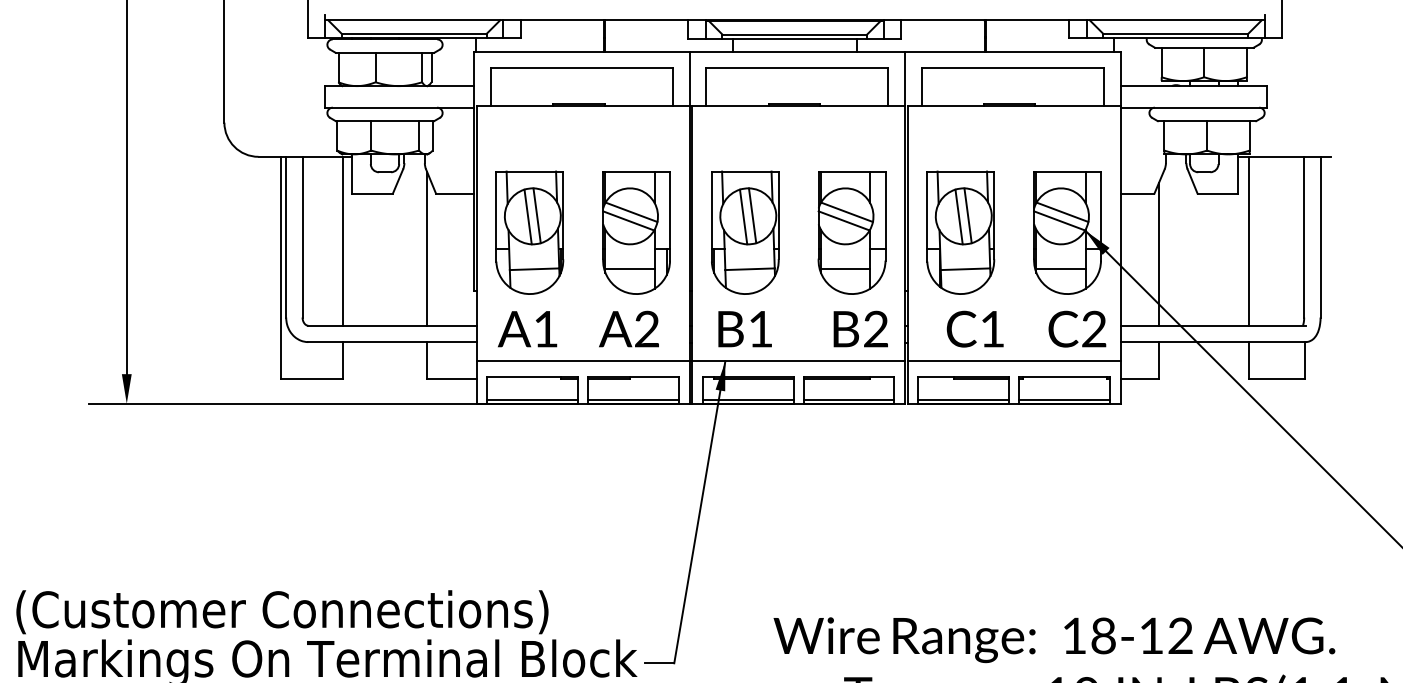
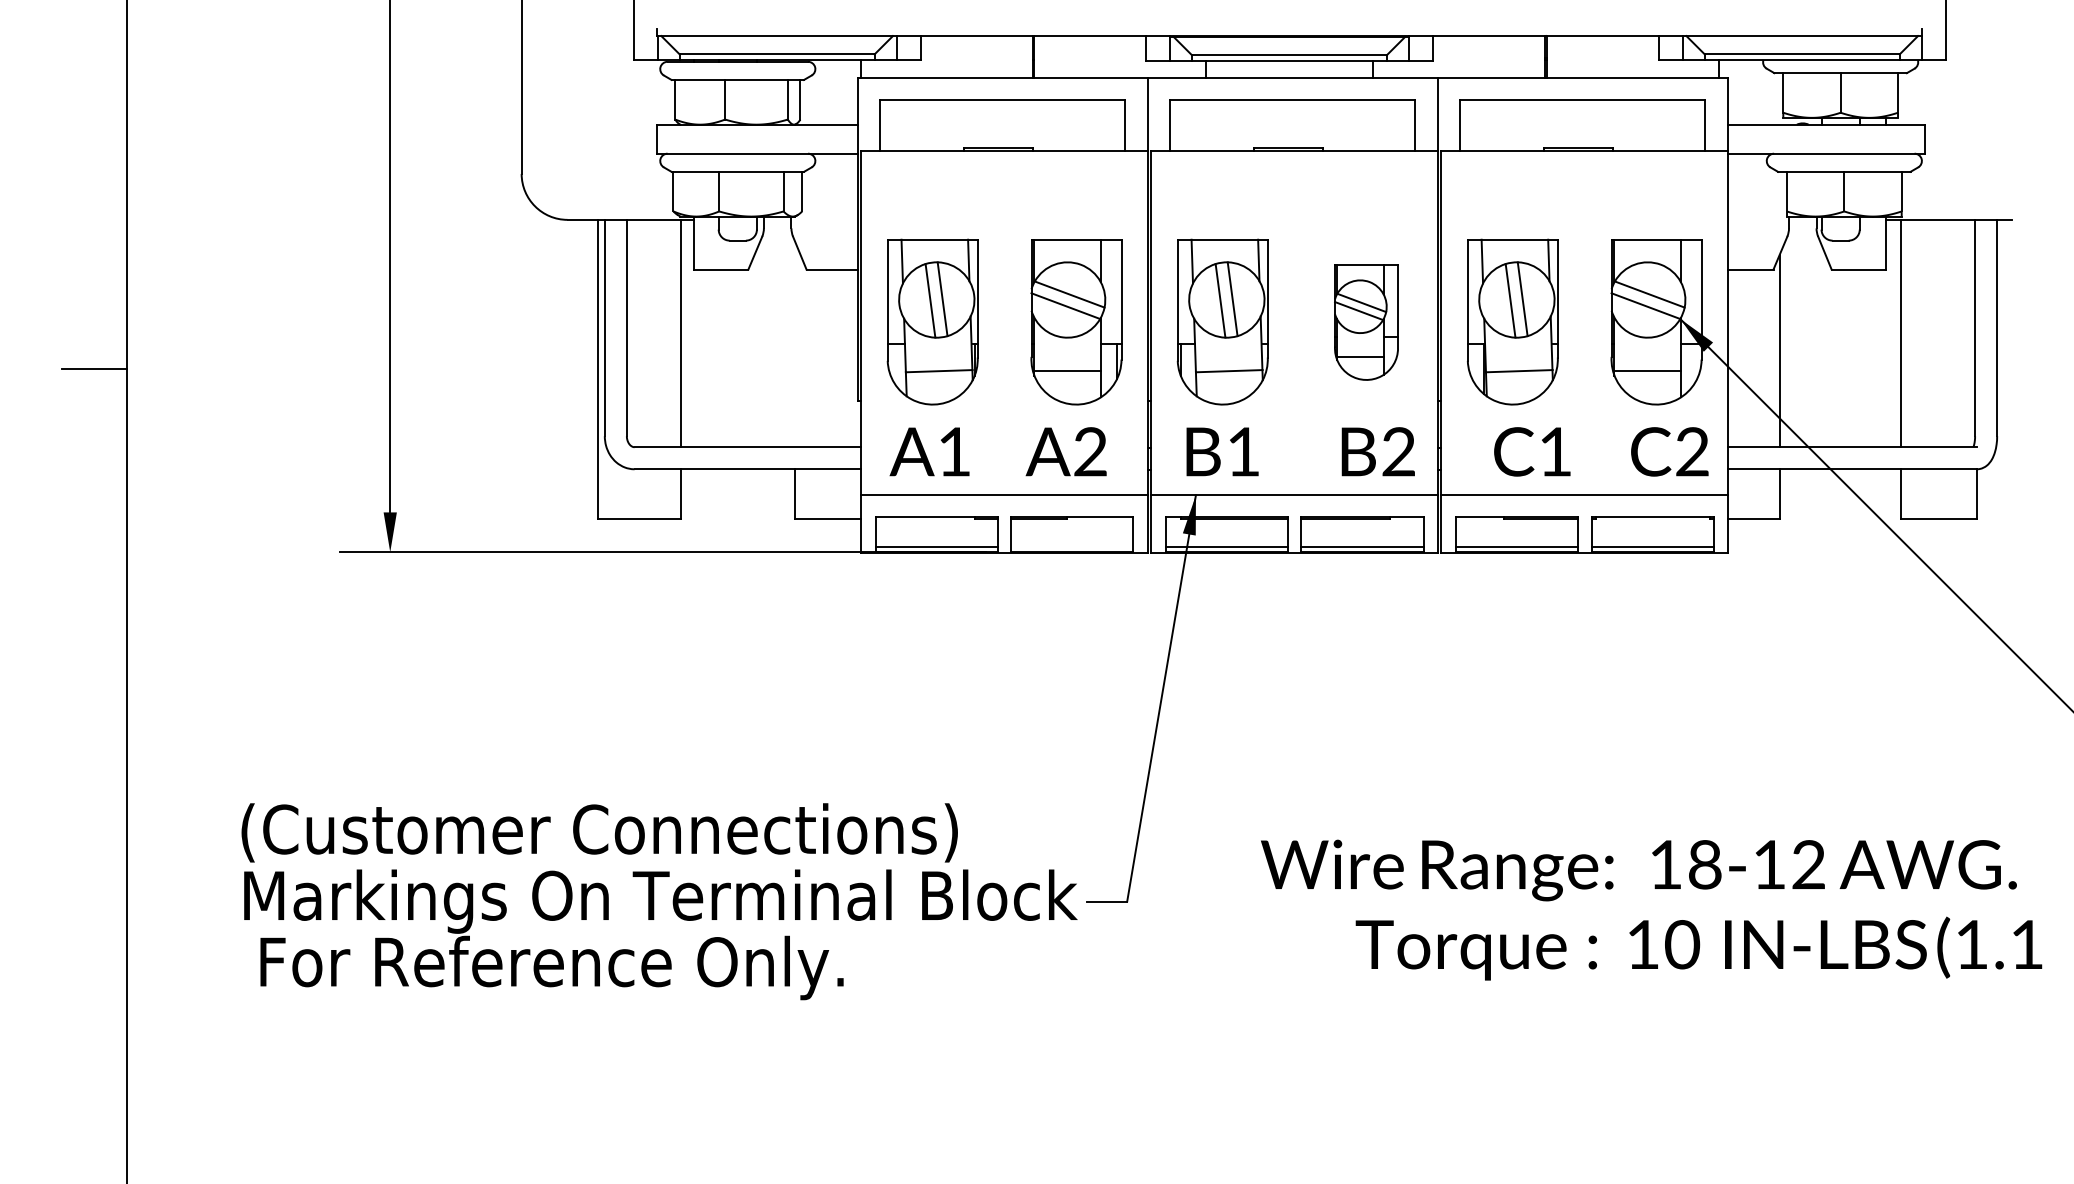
part: (852, 233) -> (1366, 322), size x0.7
line: (427, 248) -> (794, 343), removed
line: (633, 400) -> (1072, 547), removed

